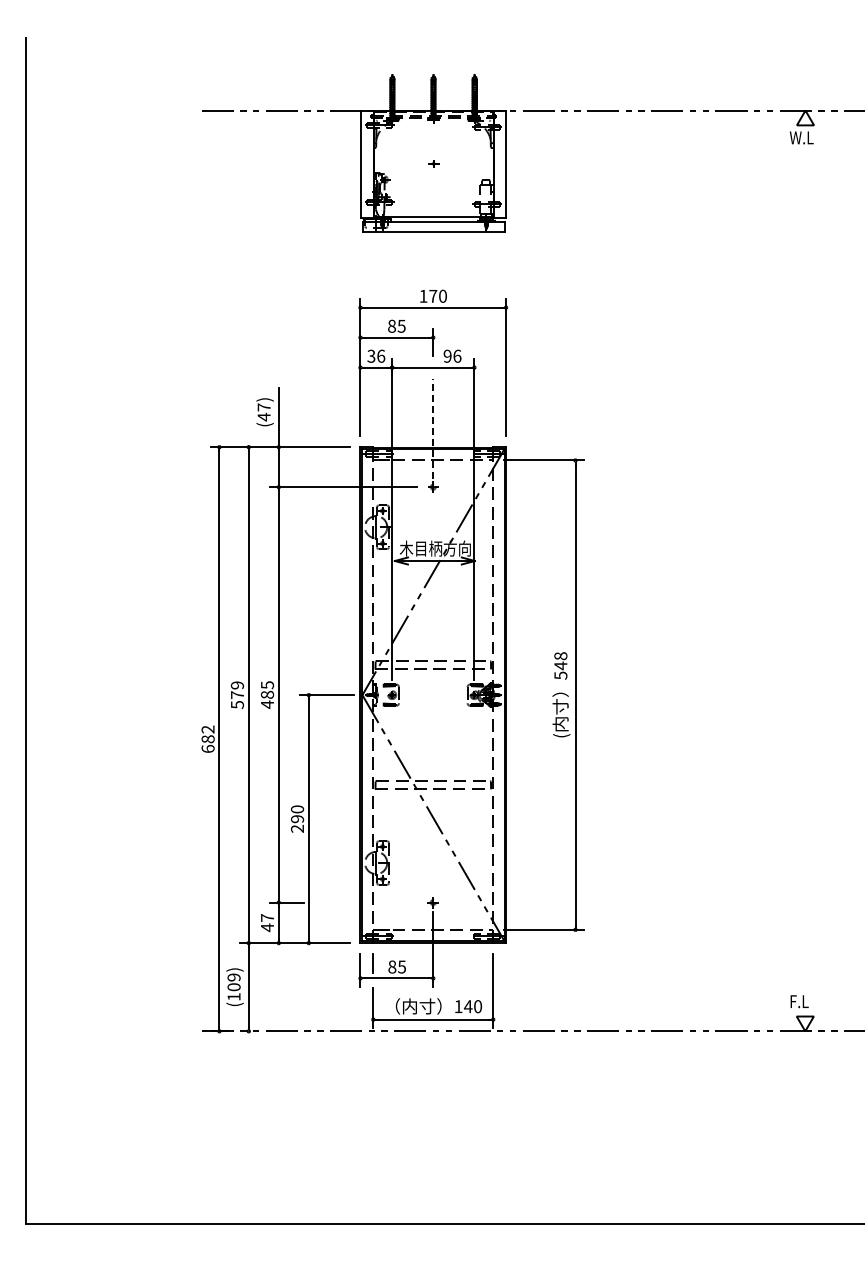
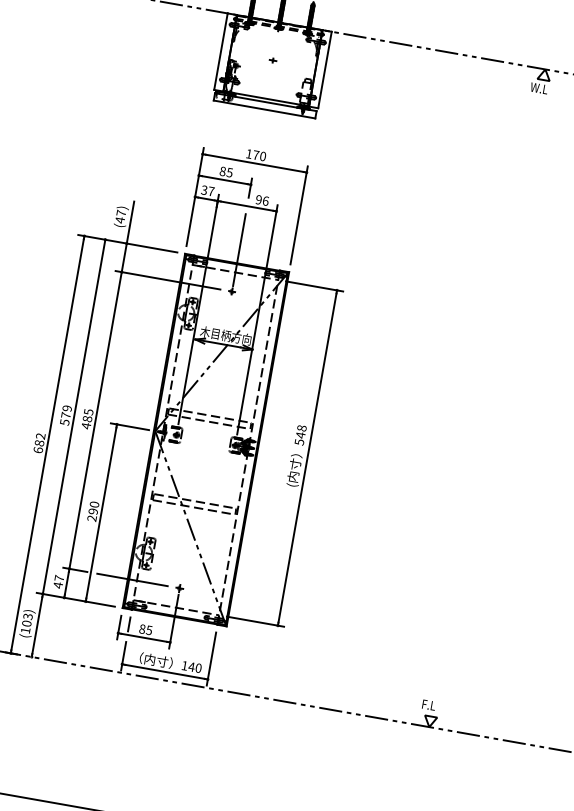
text: (381, 355) -> (211, 190), 36 -> 37
line: (433, 428) -> (239, 249), dashed -> solid
line: (366, 902) -> (132, 579), added
text: (233, 977) -> (27, 616), (109) -> (103)

